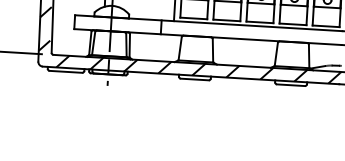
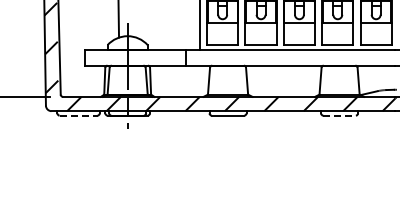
line: (65, 71) -> (78, 115), solid -> dashed
line: (291, 85) -> (340, 115), solid -> dashed

